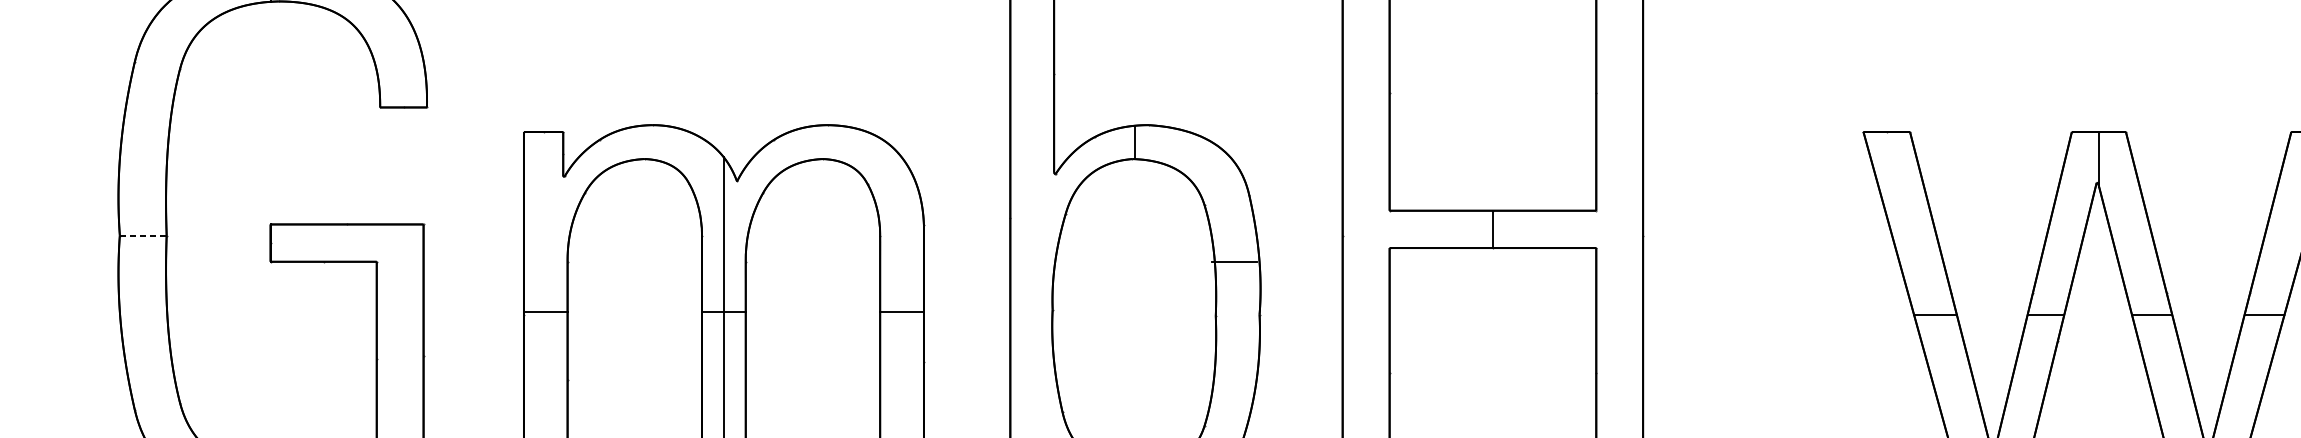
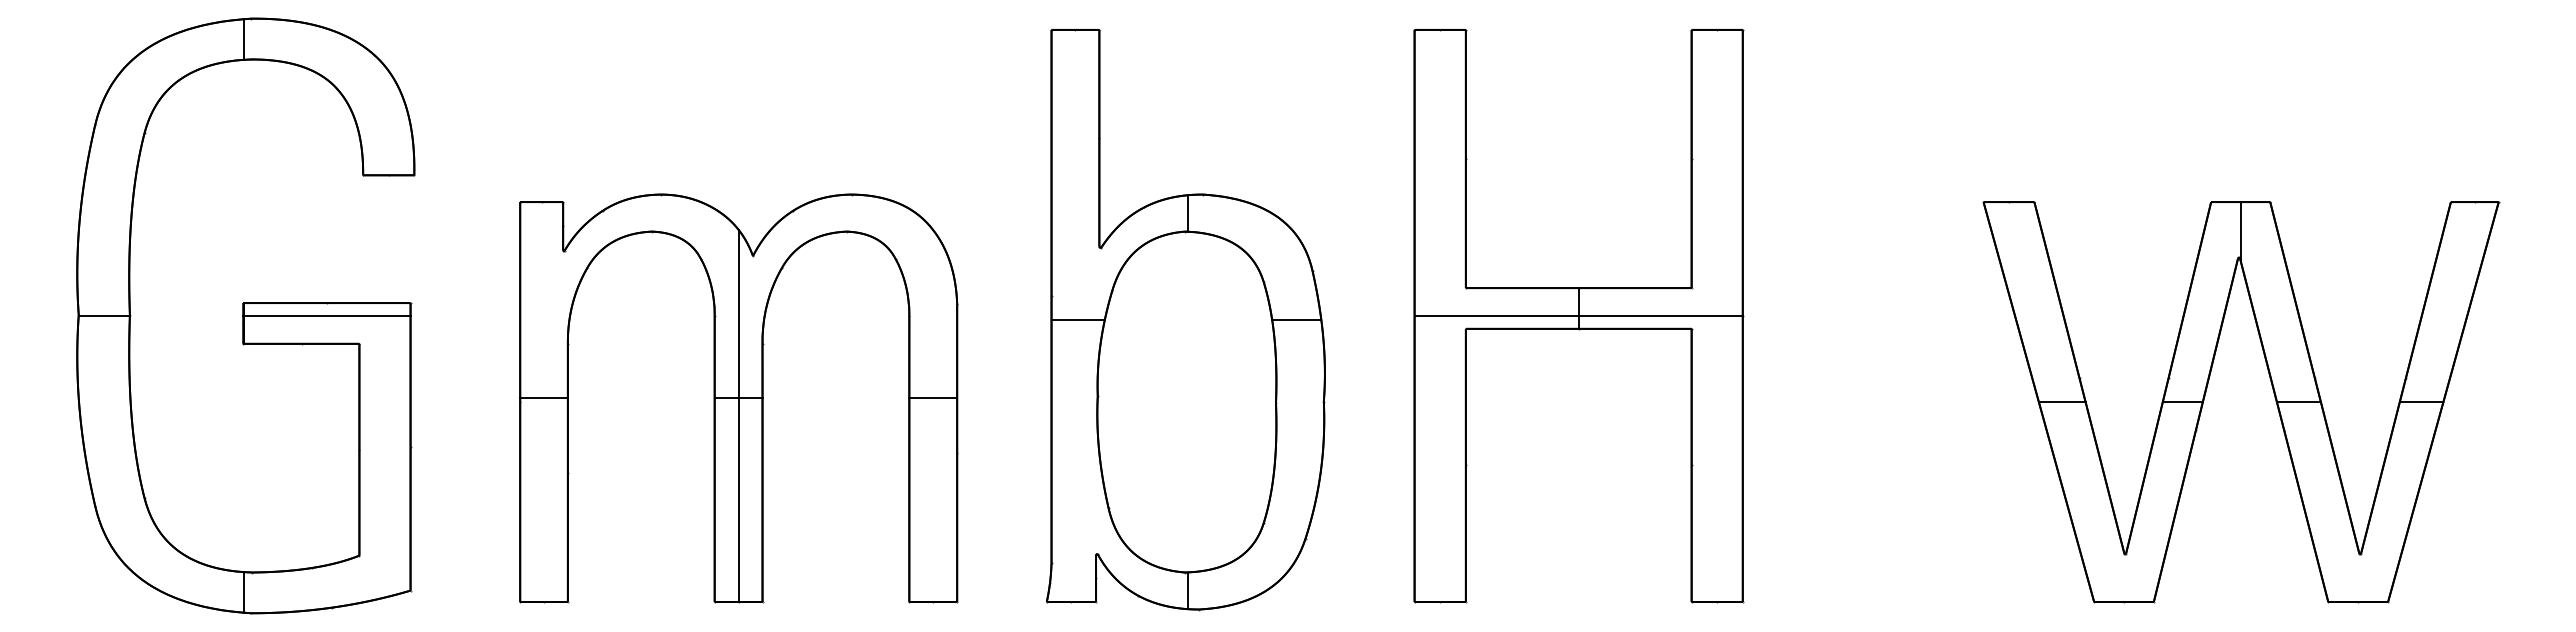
line: (143, 235) -> (104, 315), dashed -> solid
line: (346, 235) -> (326, 315), added
line: (1492, 236) -> (1578, 316), added
line: (1034, 239) -> (1077, 319), added
line: (1234, 261) -> (1296, 319), moved

